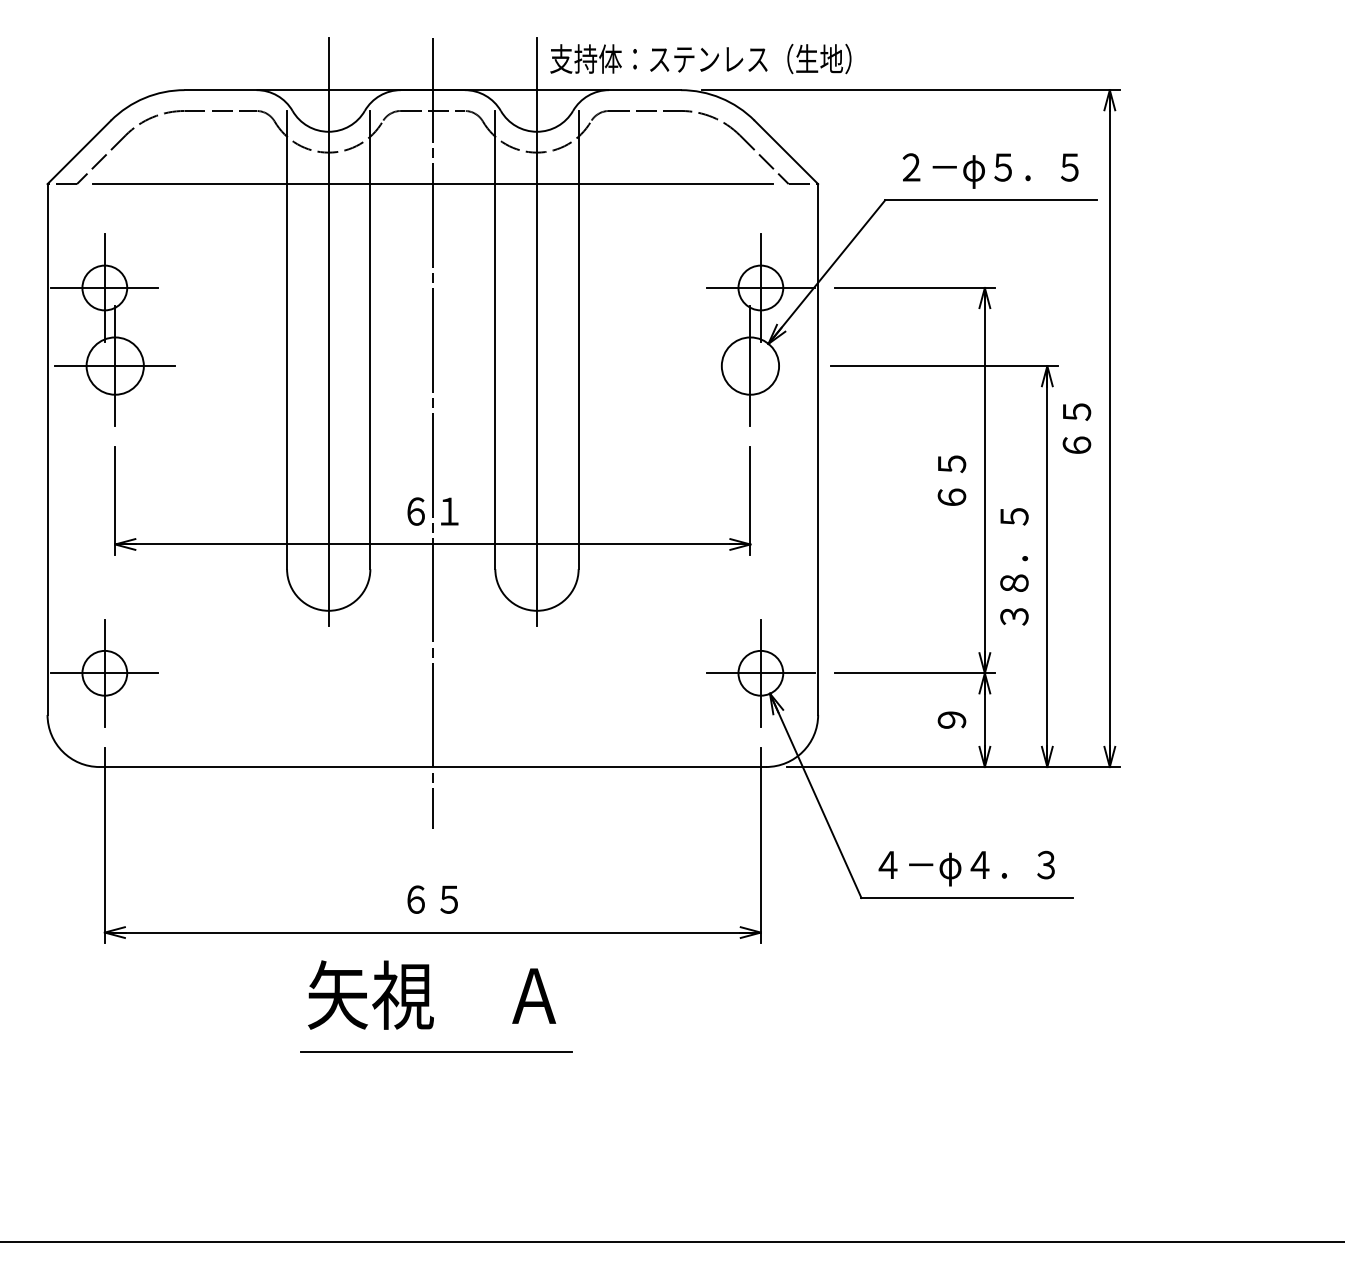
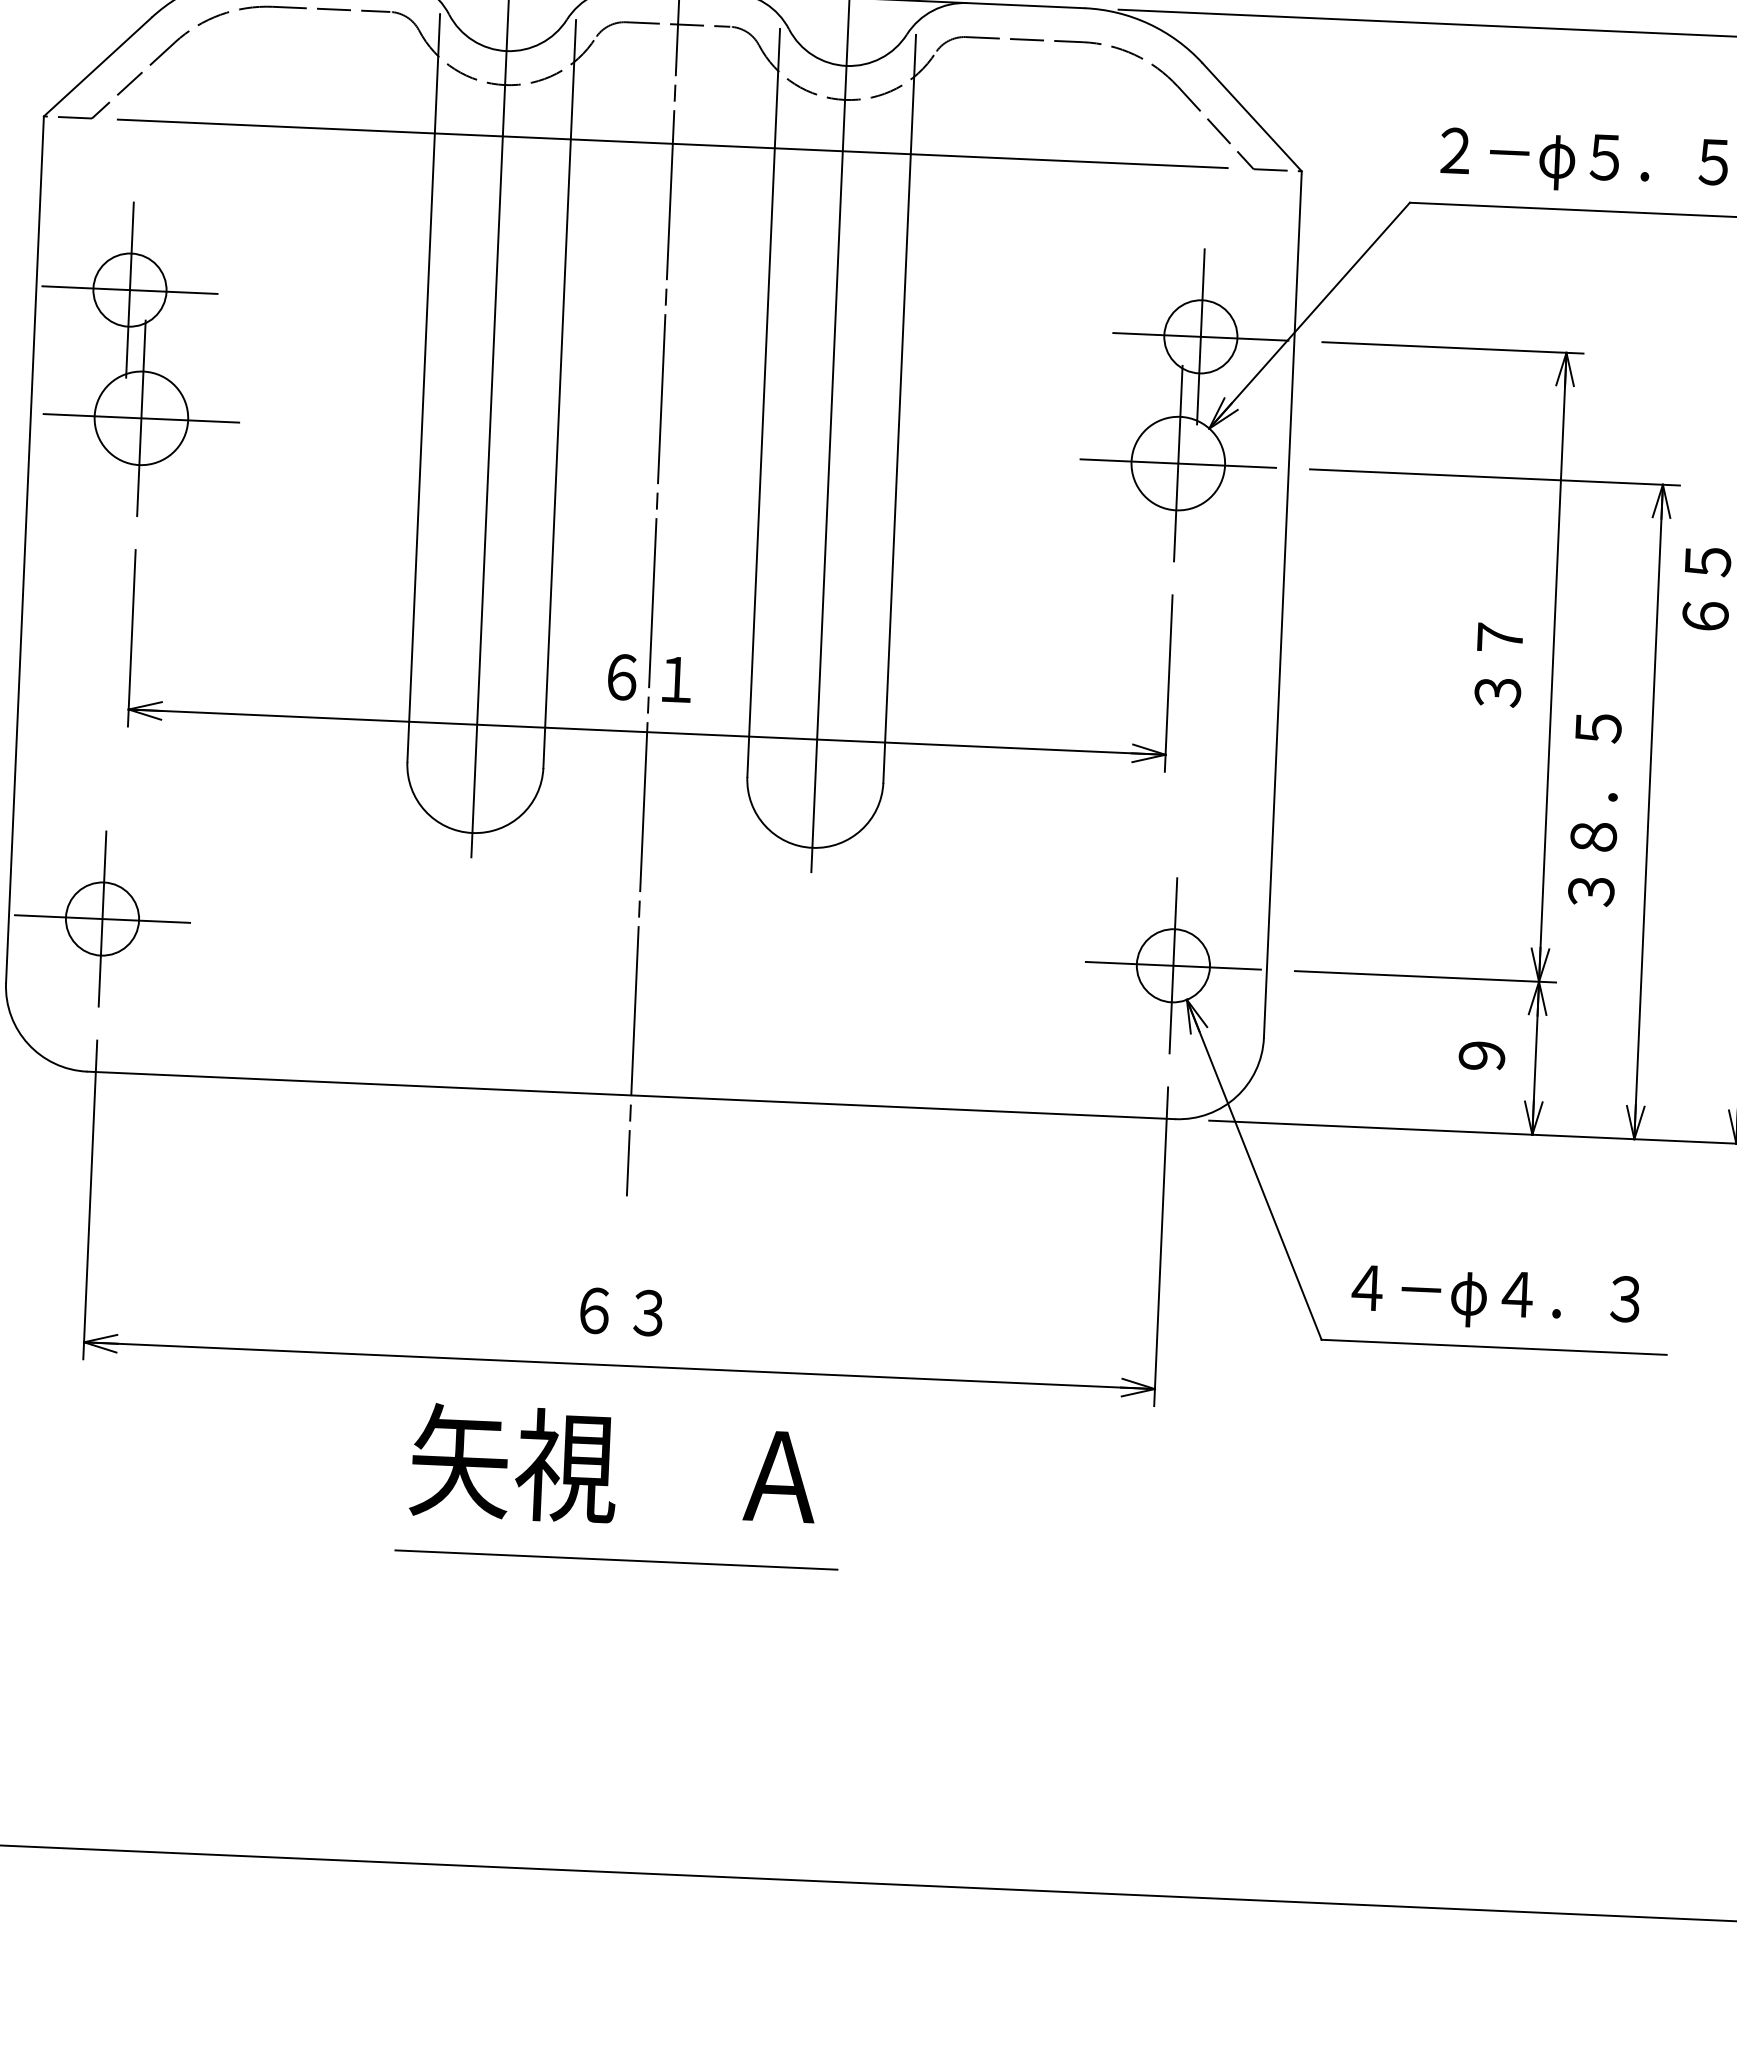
line: (750, 366) -> (1178, 464), added
text: (951, 480) -> (1498, 664), ６５ -> ３７
text: (448, 899) -> (647, 1312), ６５ -> ６３

